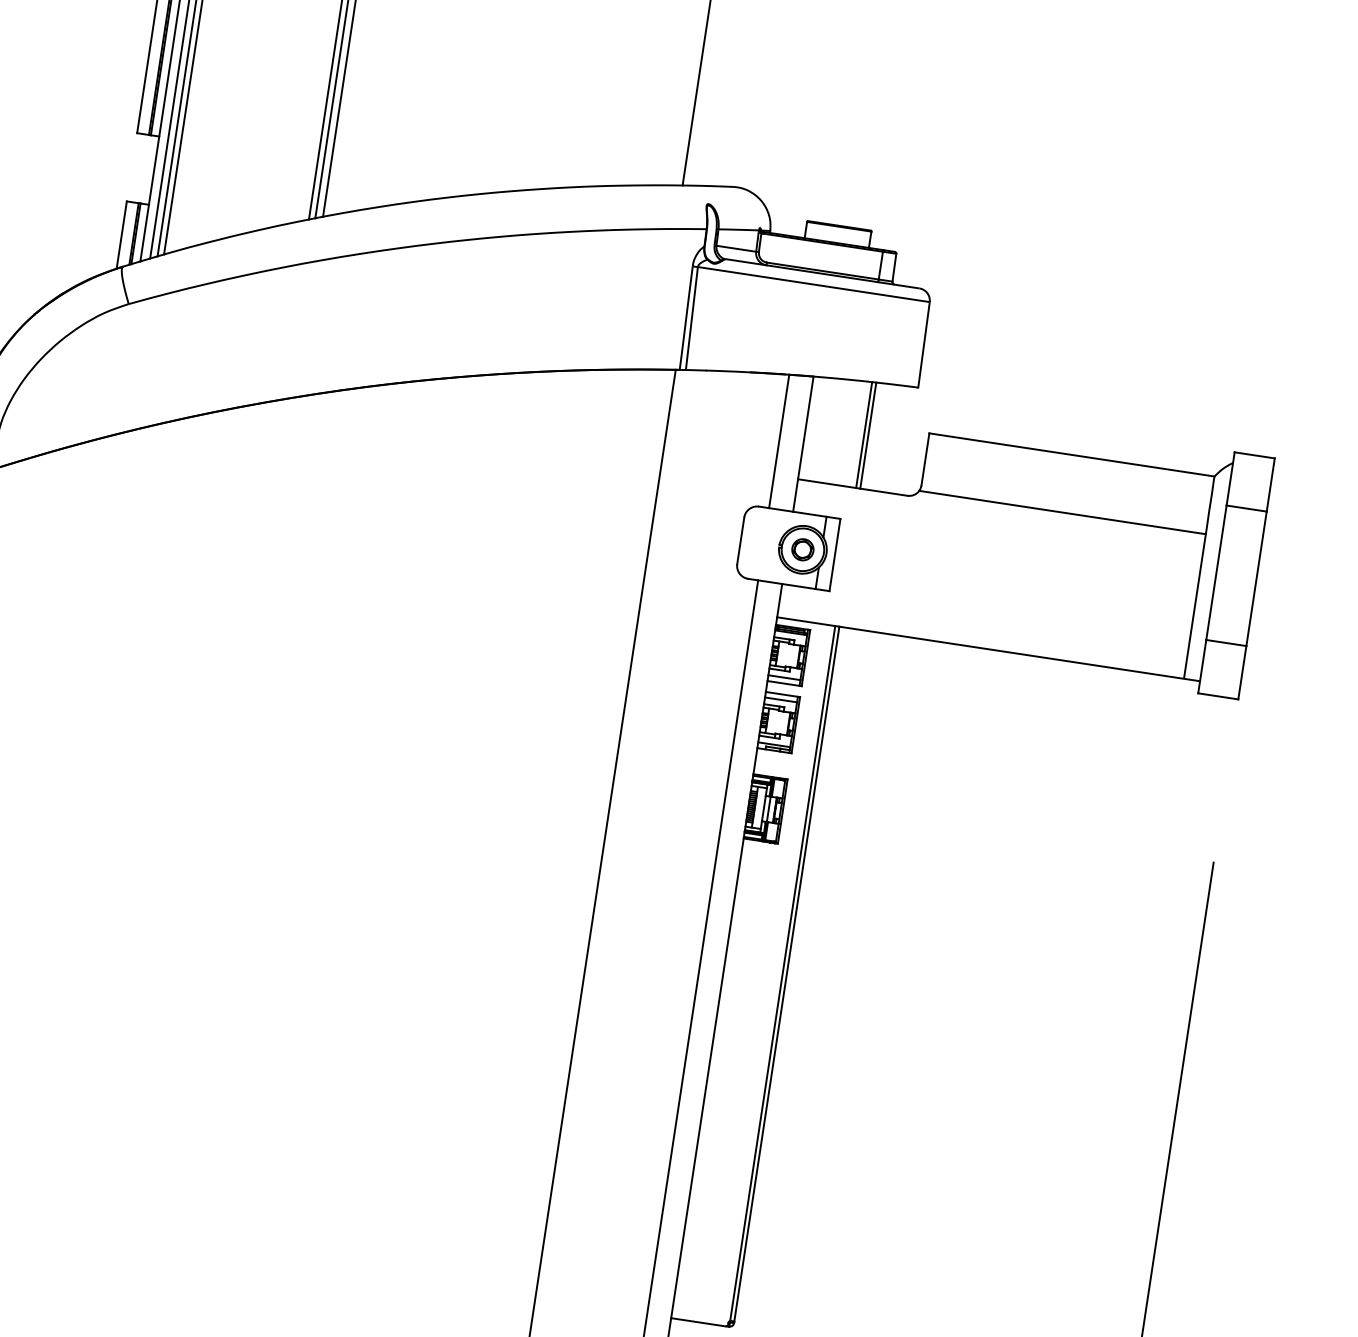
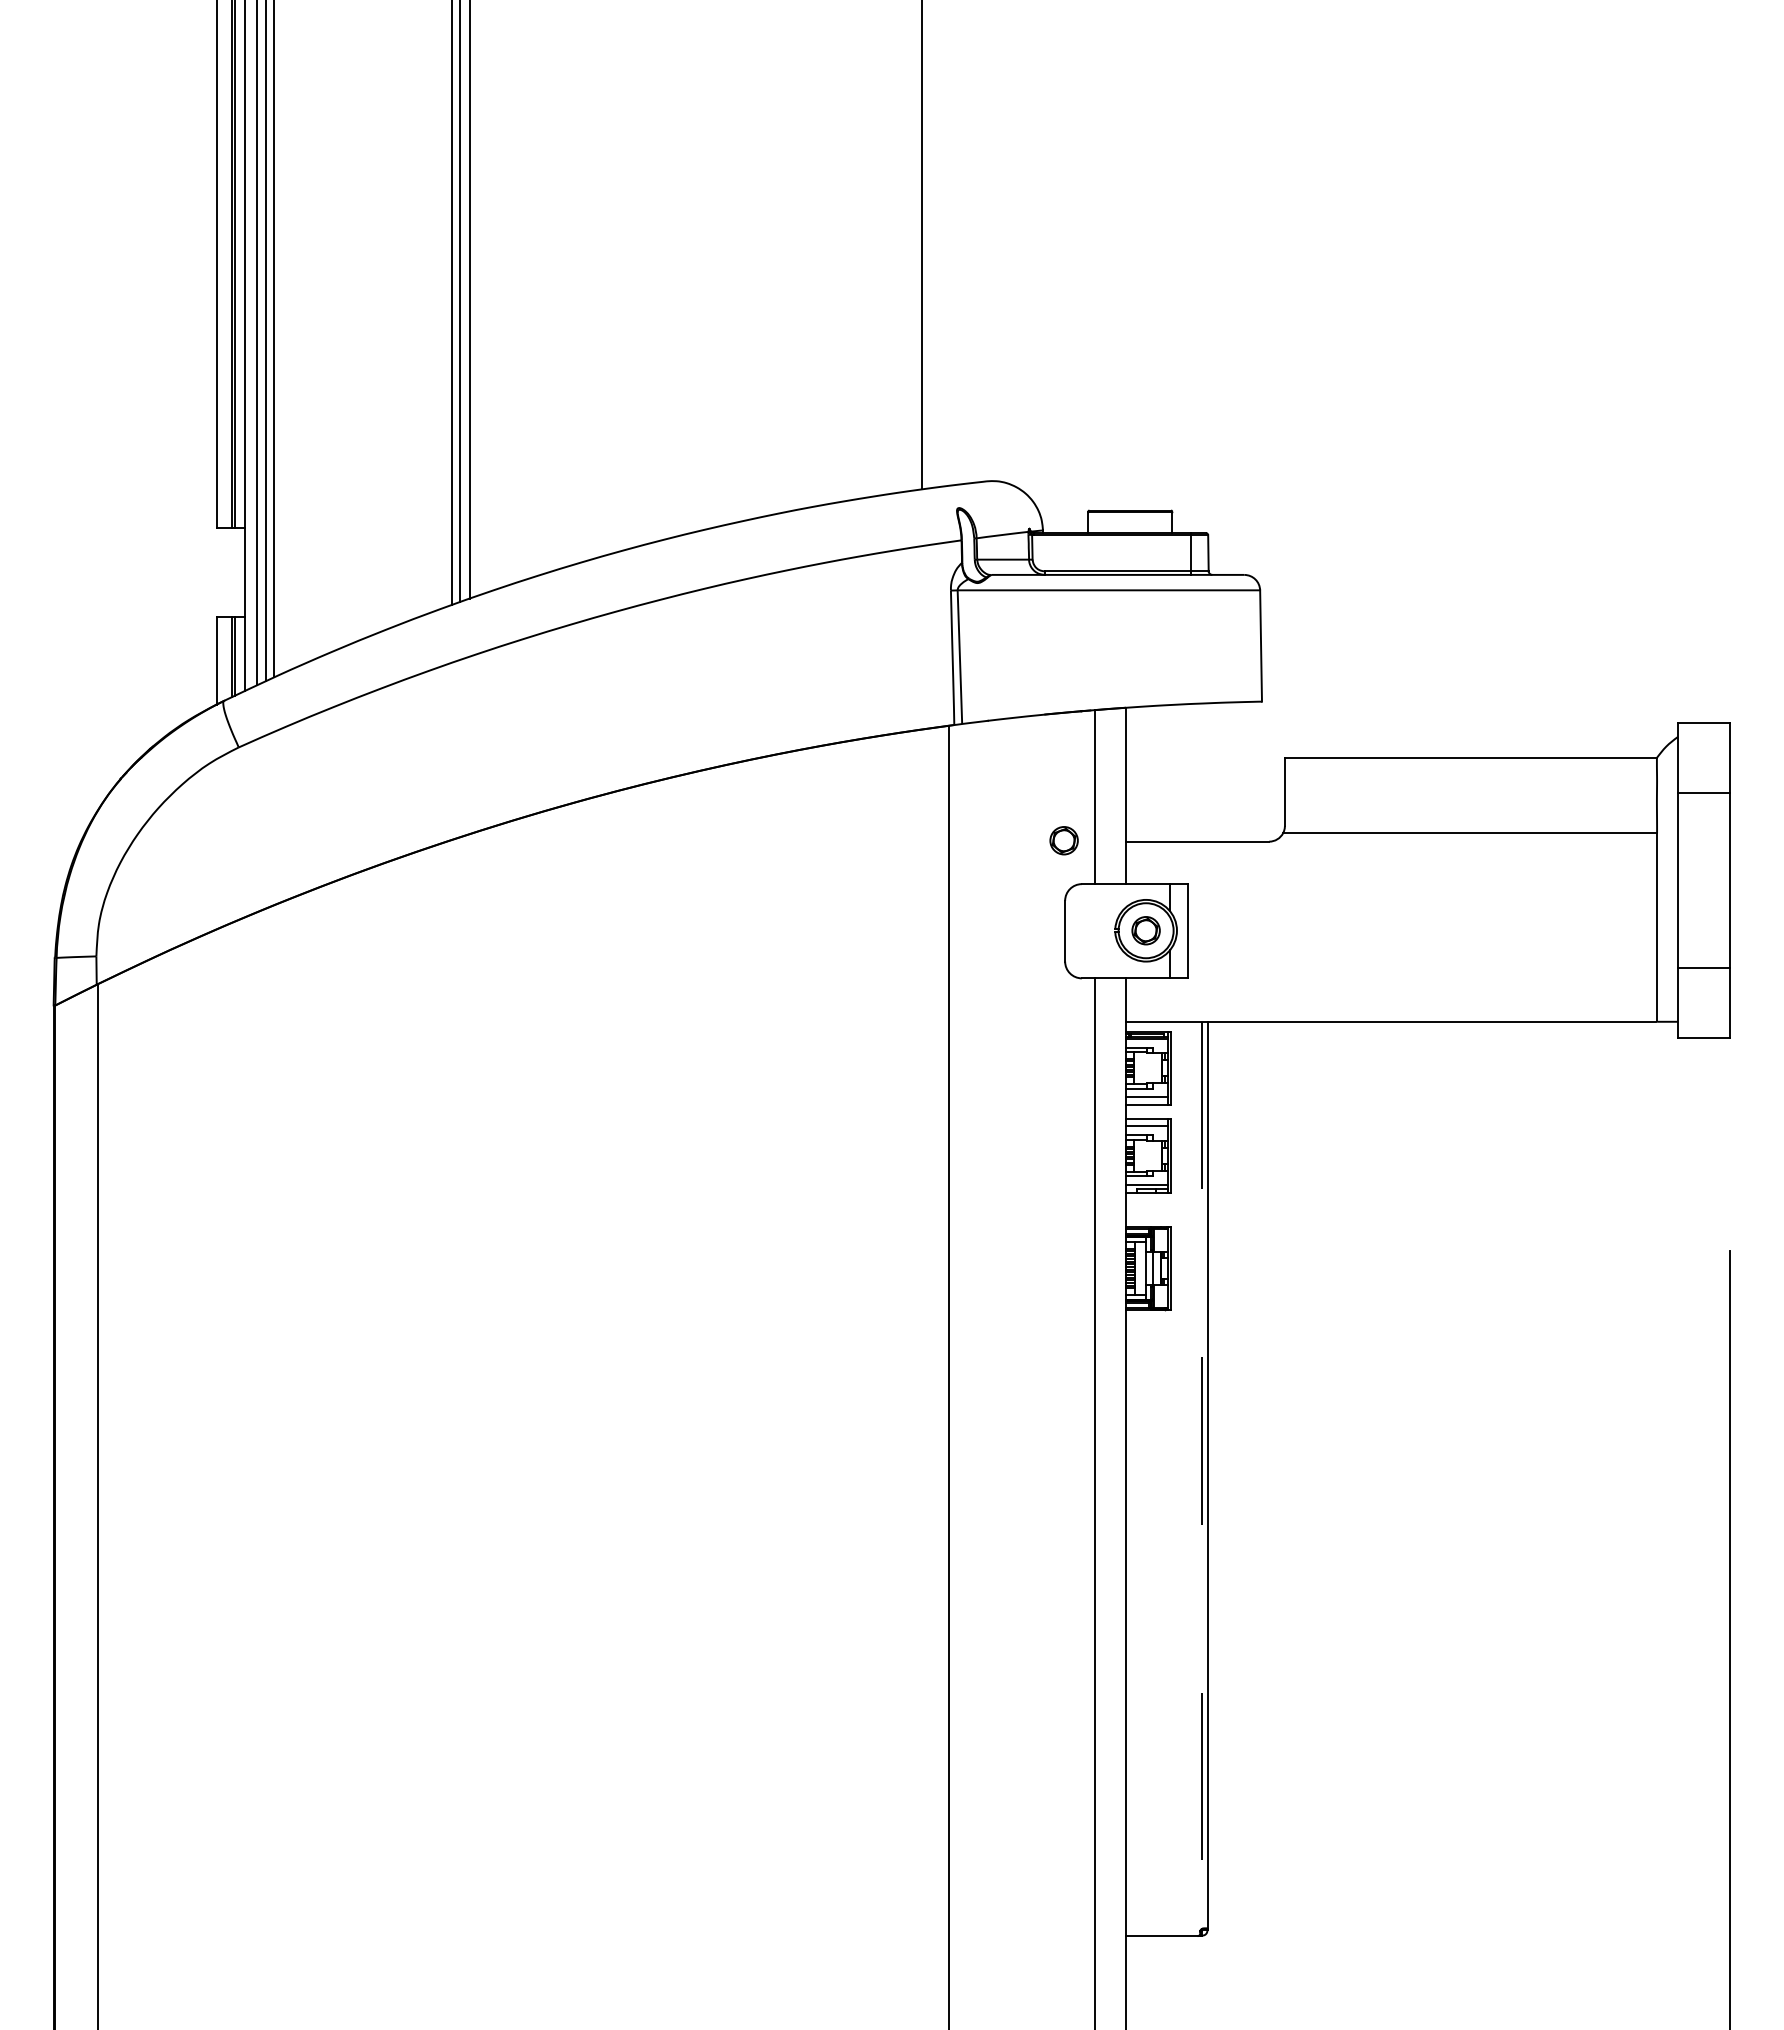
line: (864, 435) -> (1202, 772), removed
line: (868, 435) -> (1207, 772), removed
part: (750, 471) -> (1063, 840), added
line: (782, 973) -> (1202, 1475), solid -> dashed

